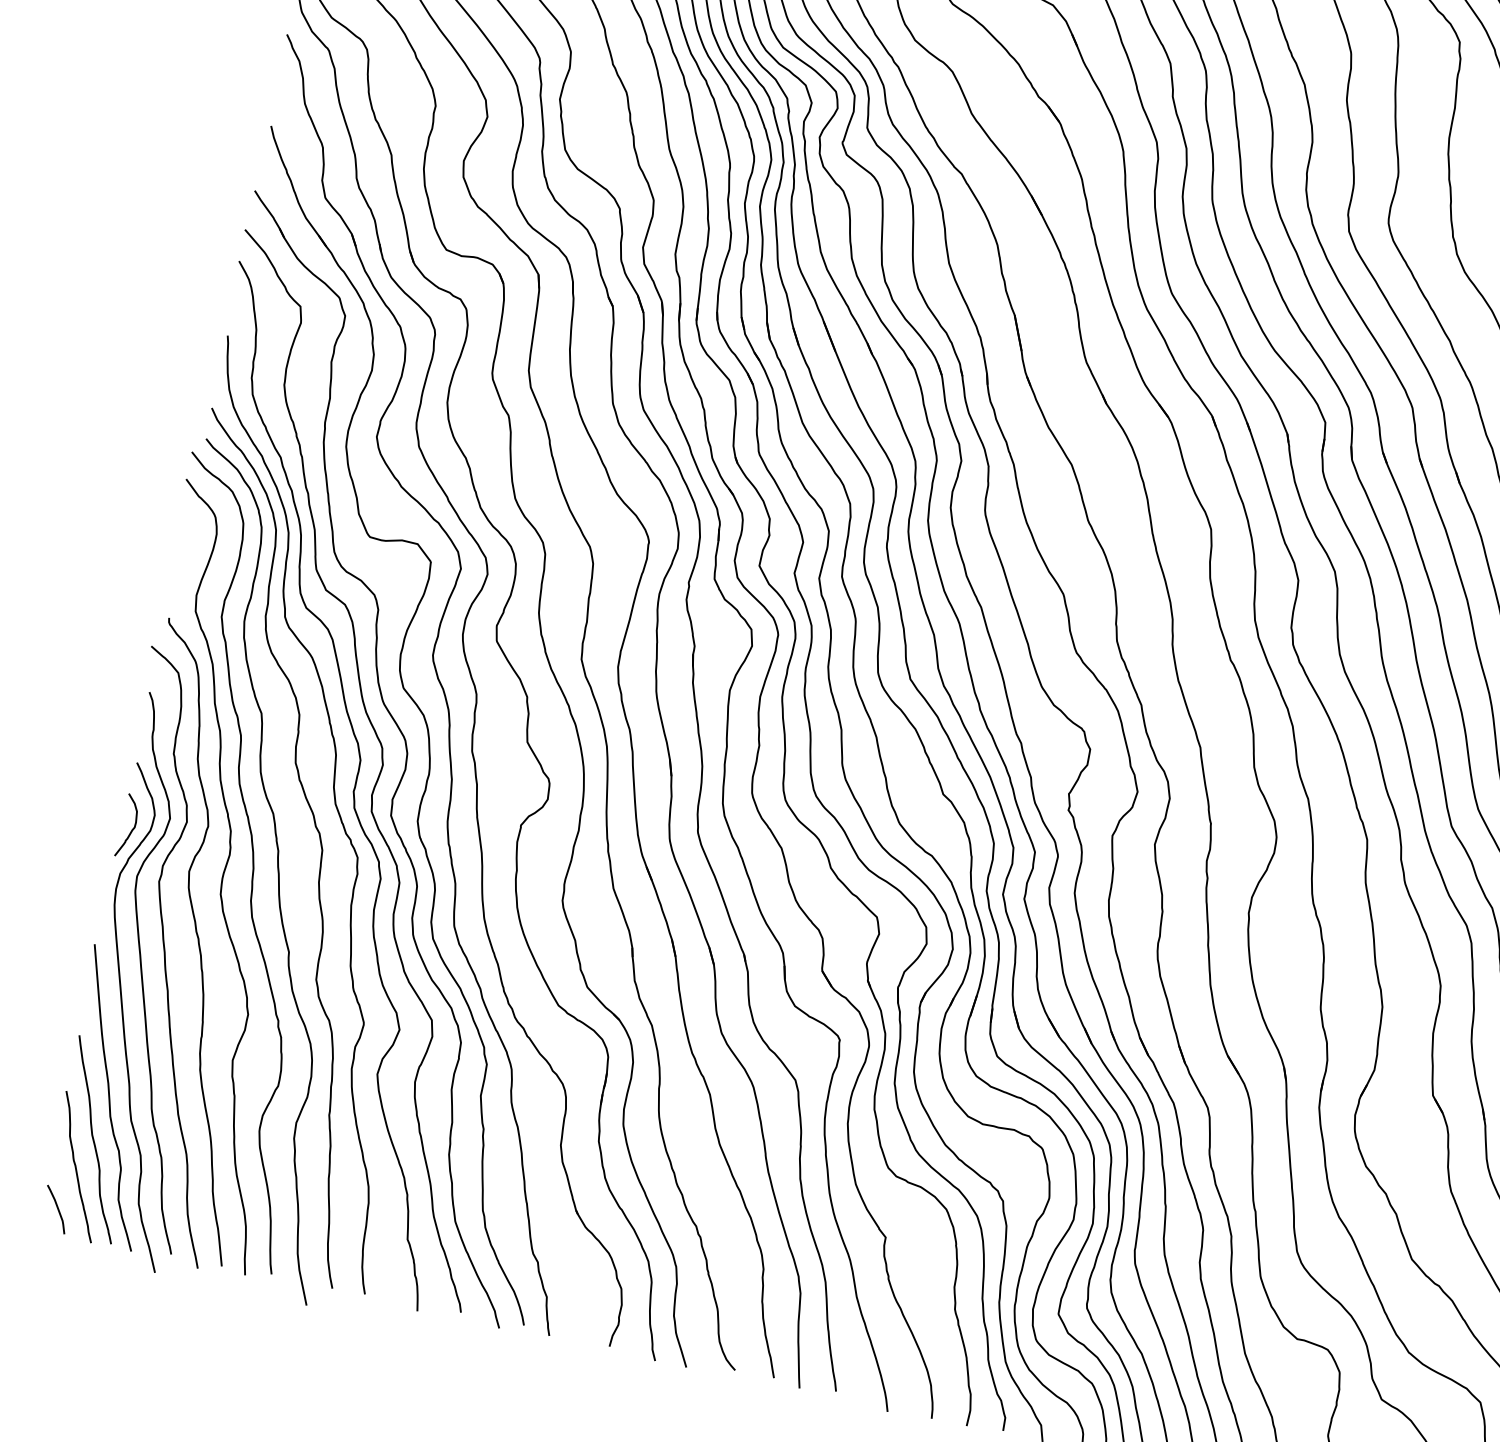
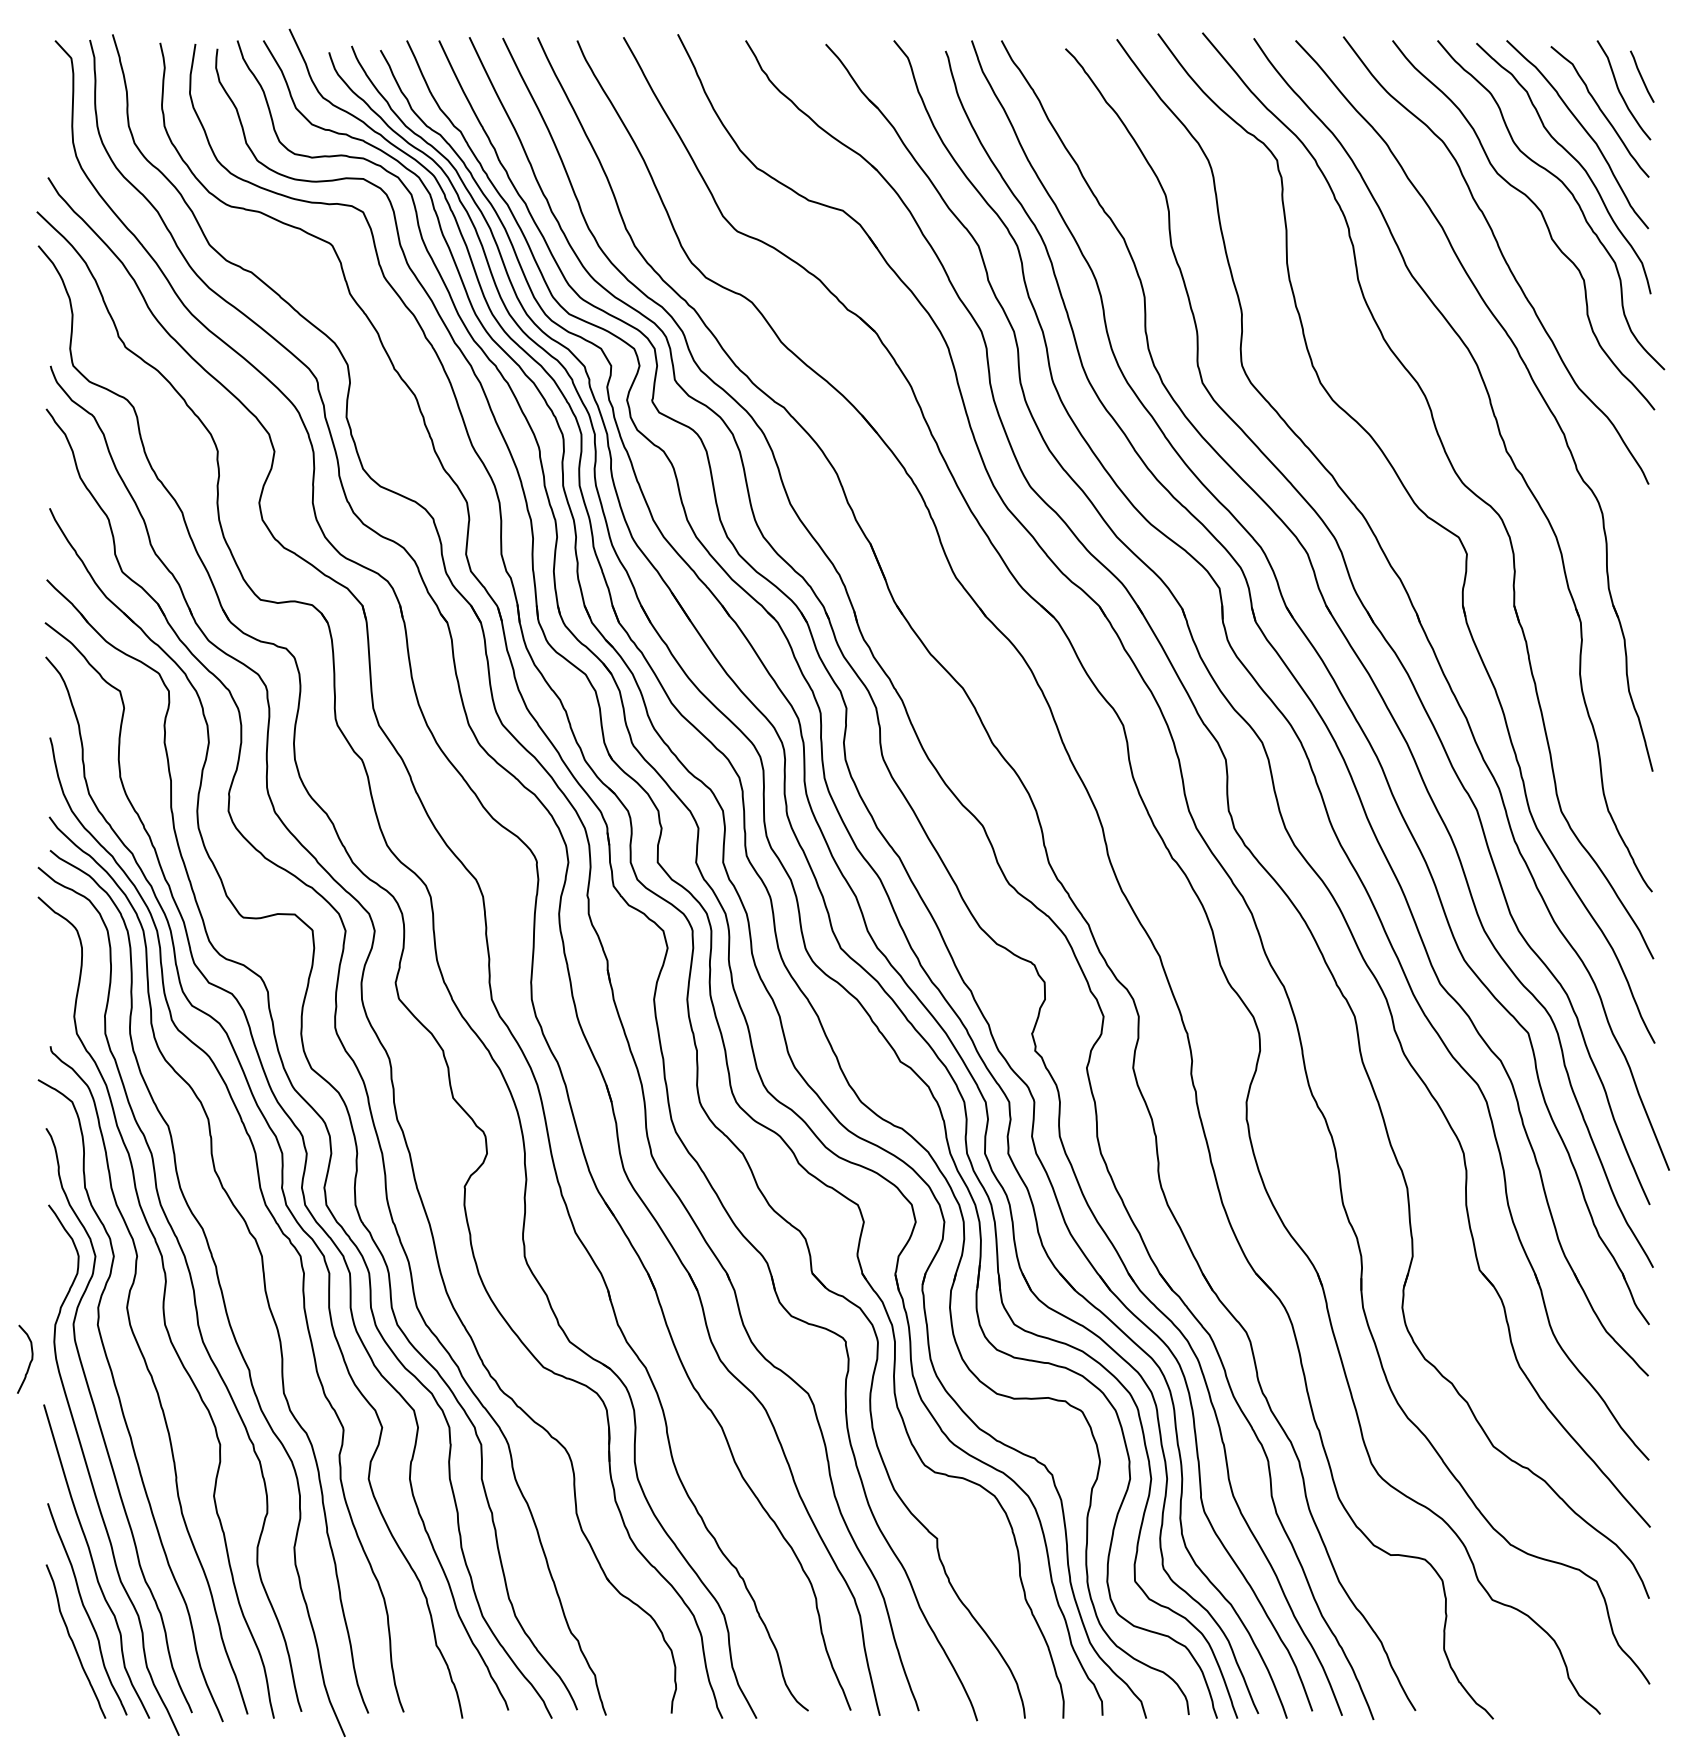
curve: (132, 828) -> (30, 1360), moved
curve: (57, 1209) -> (62, 1690), removed

